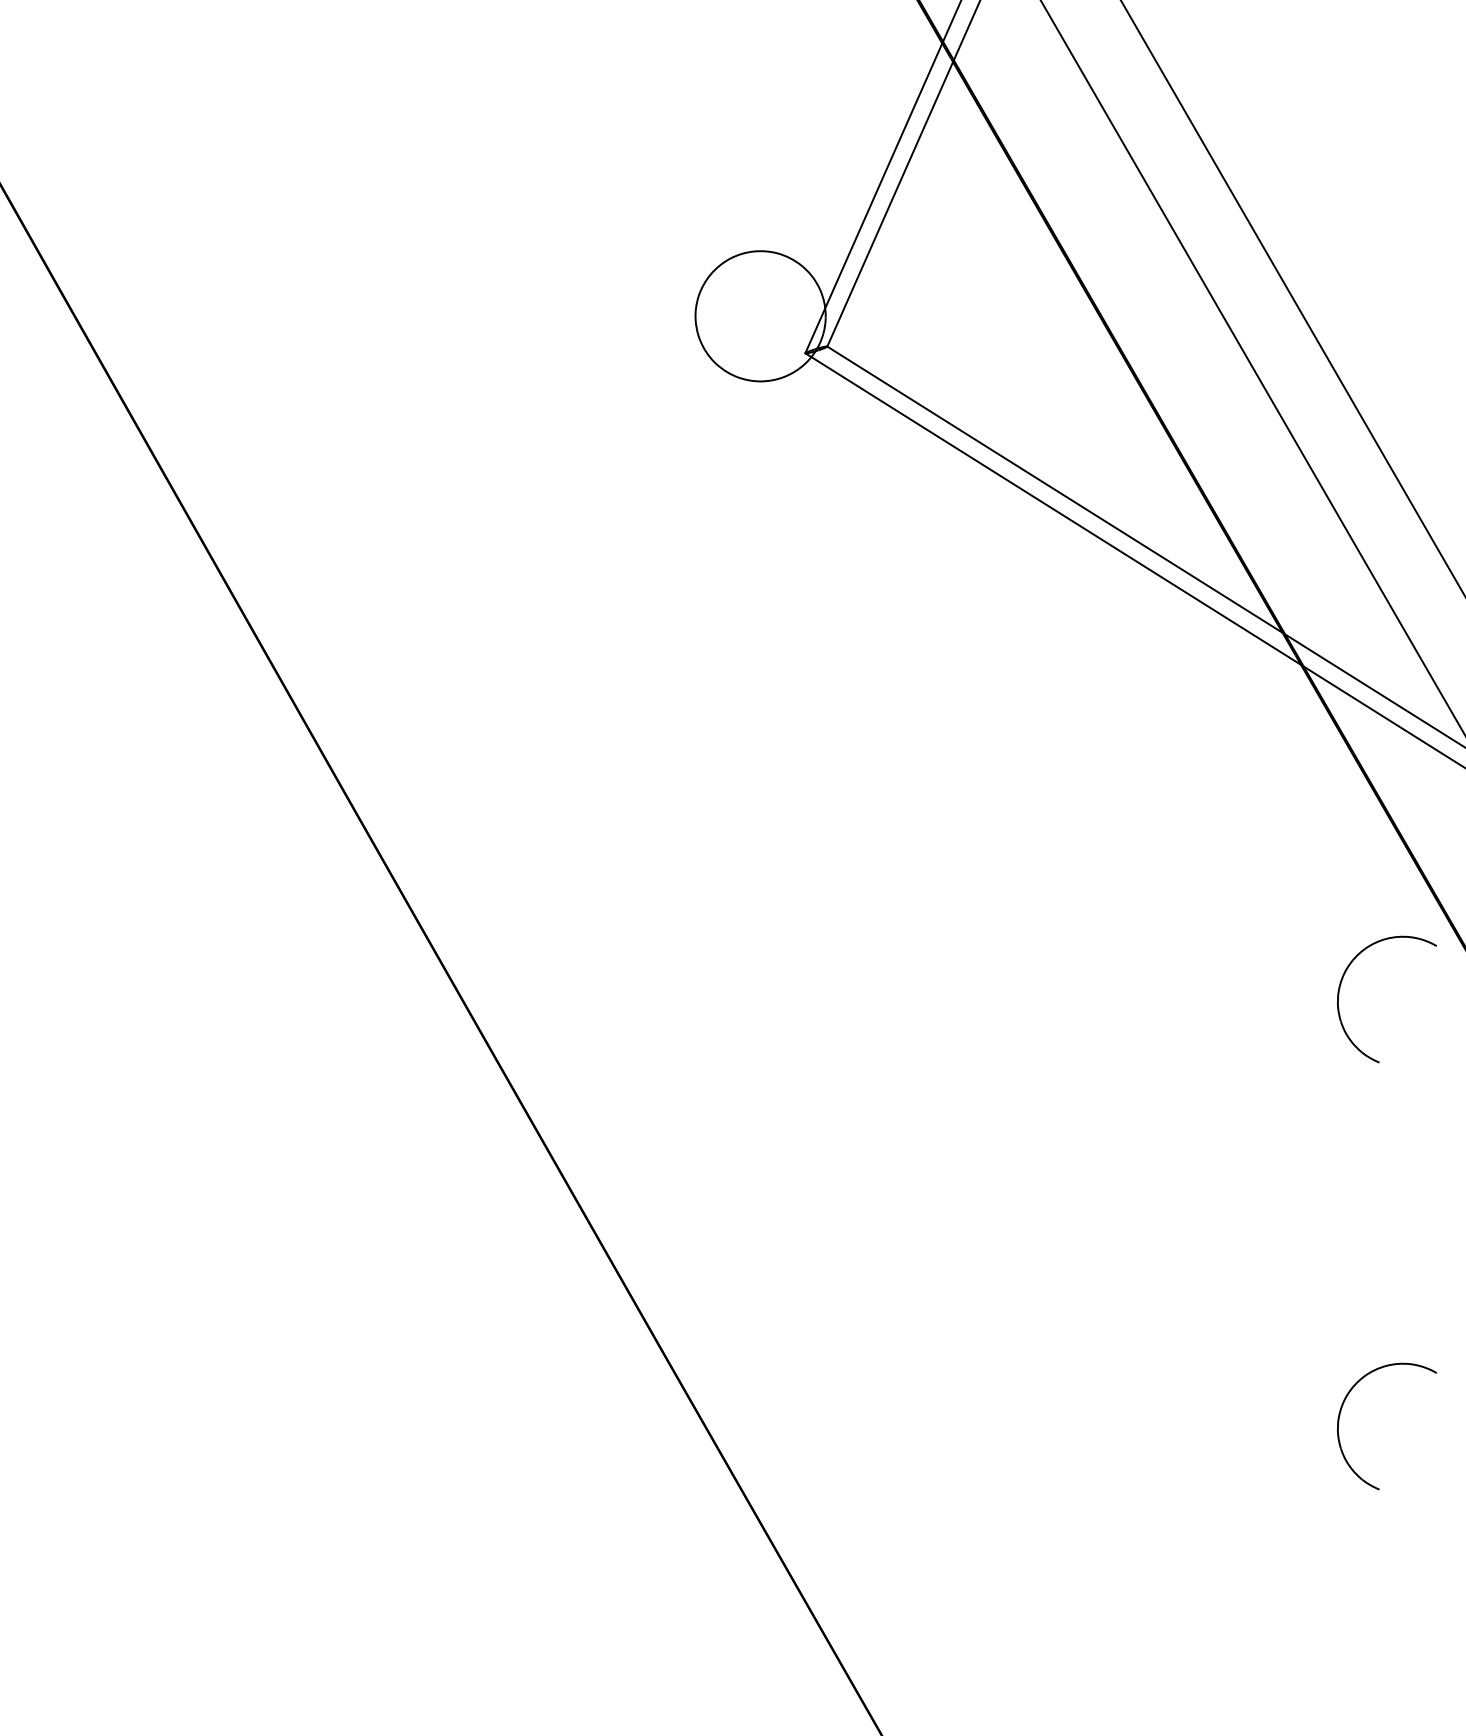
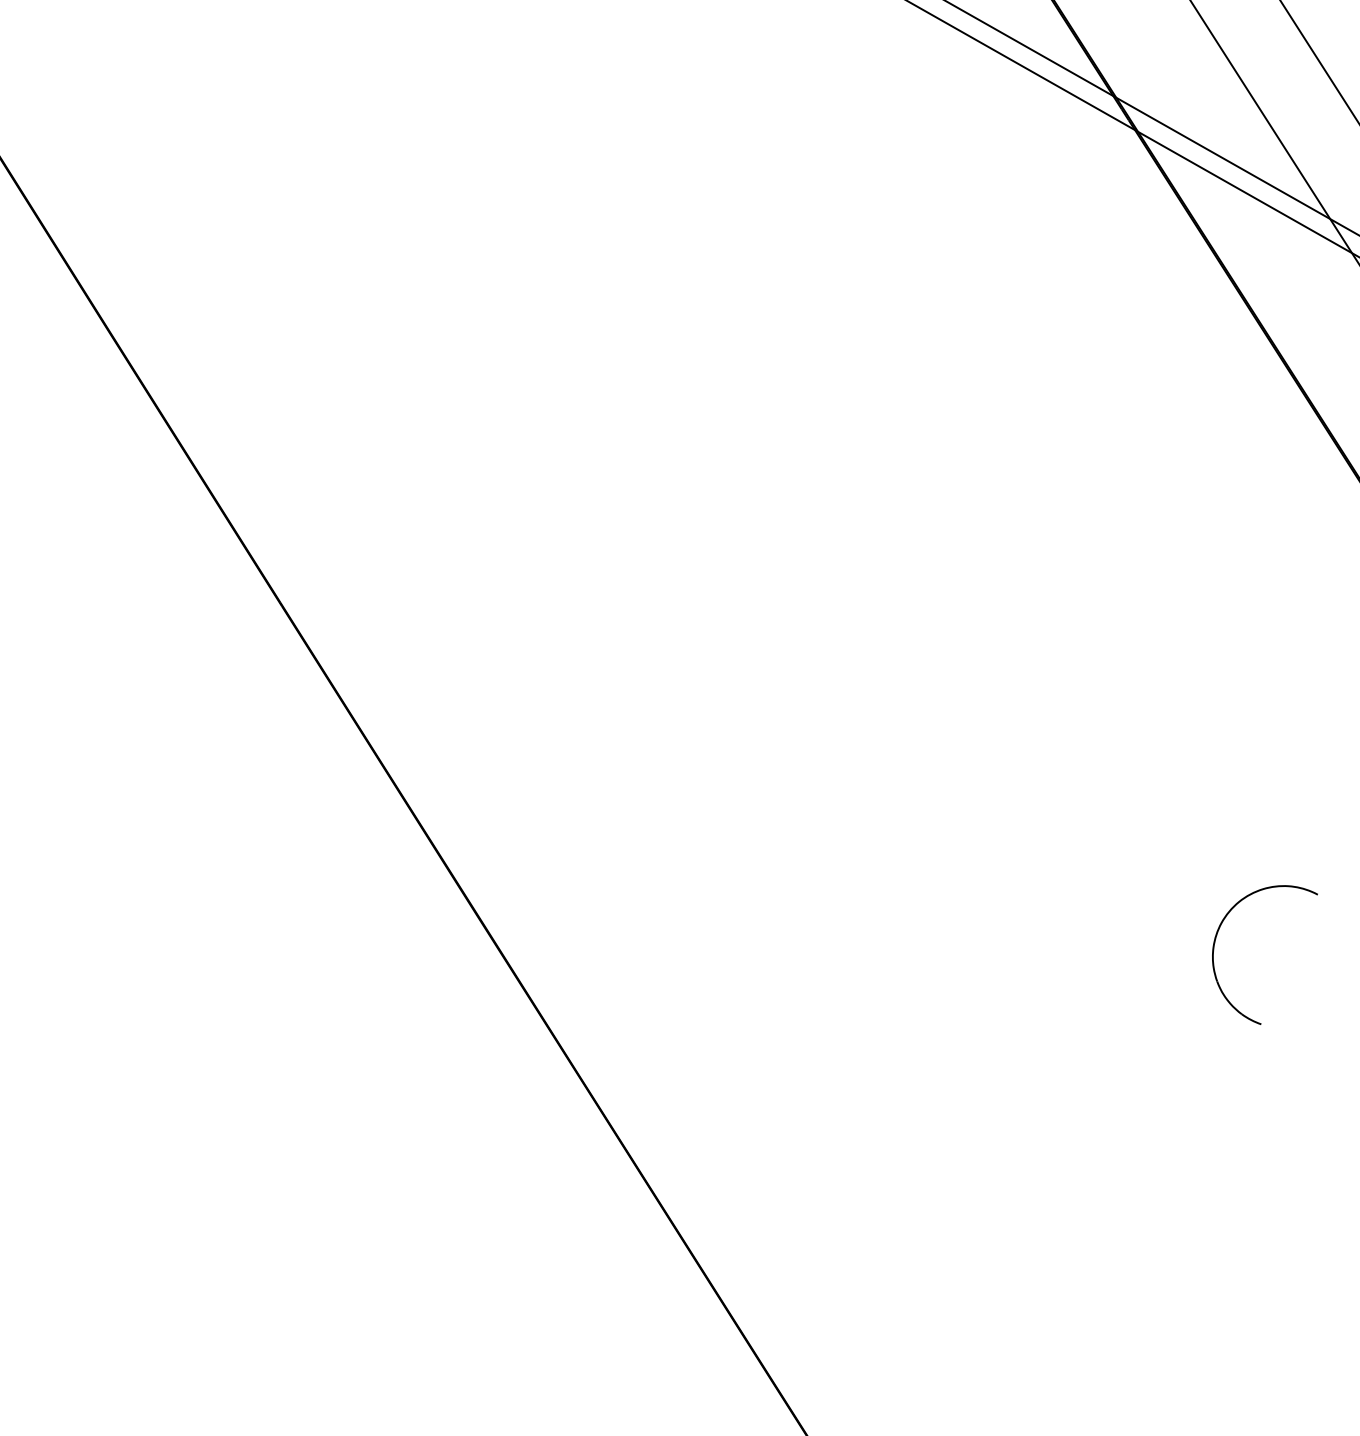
part: (1339, 995) -> (1193, 488), removed

